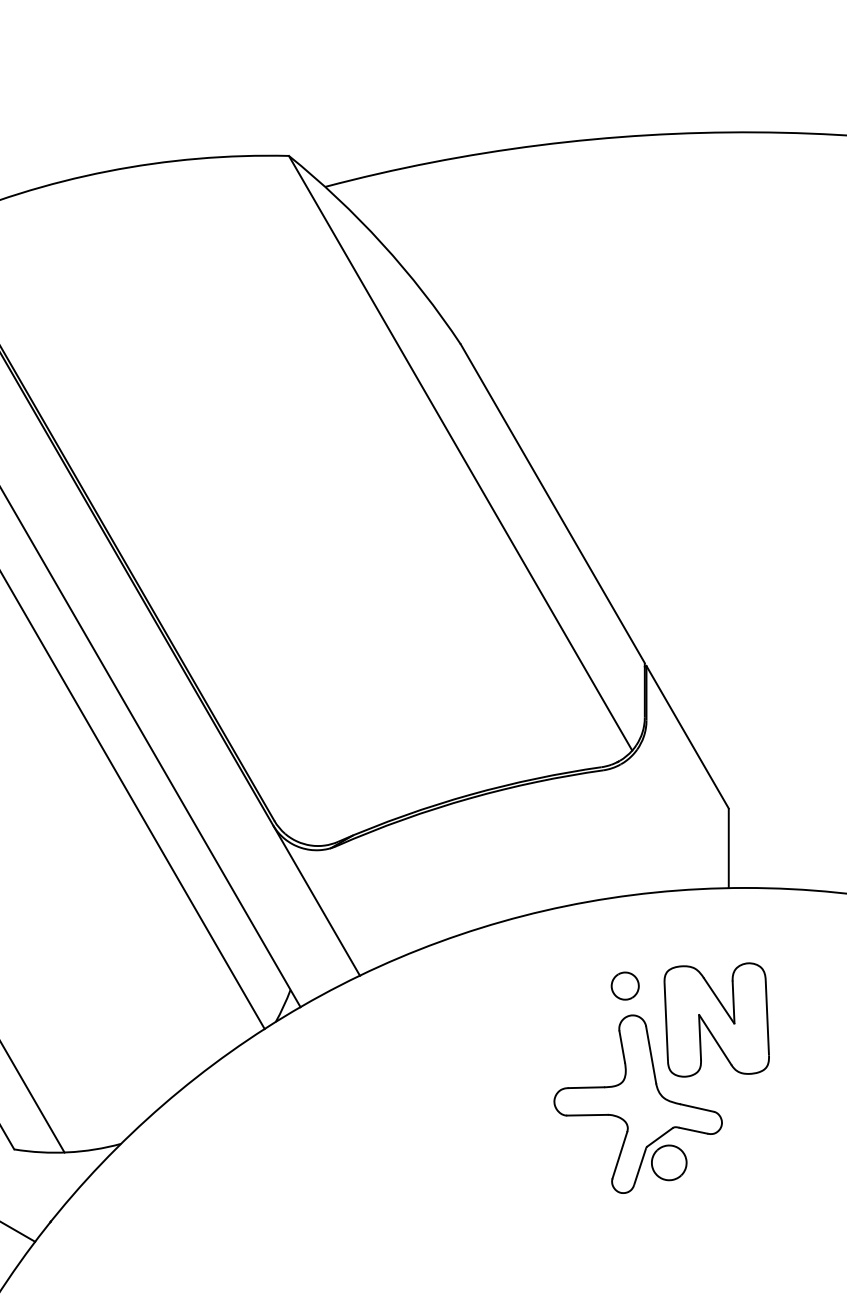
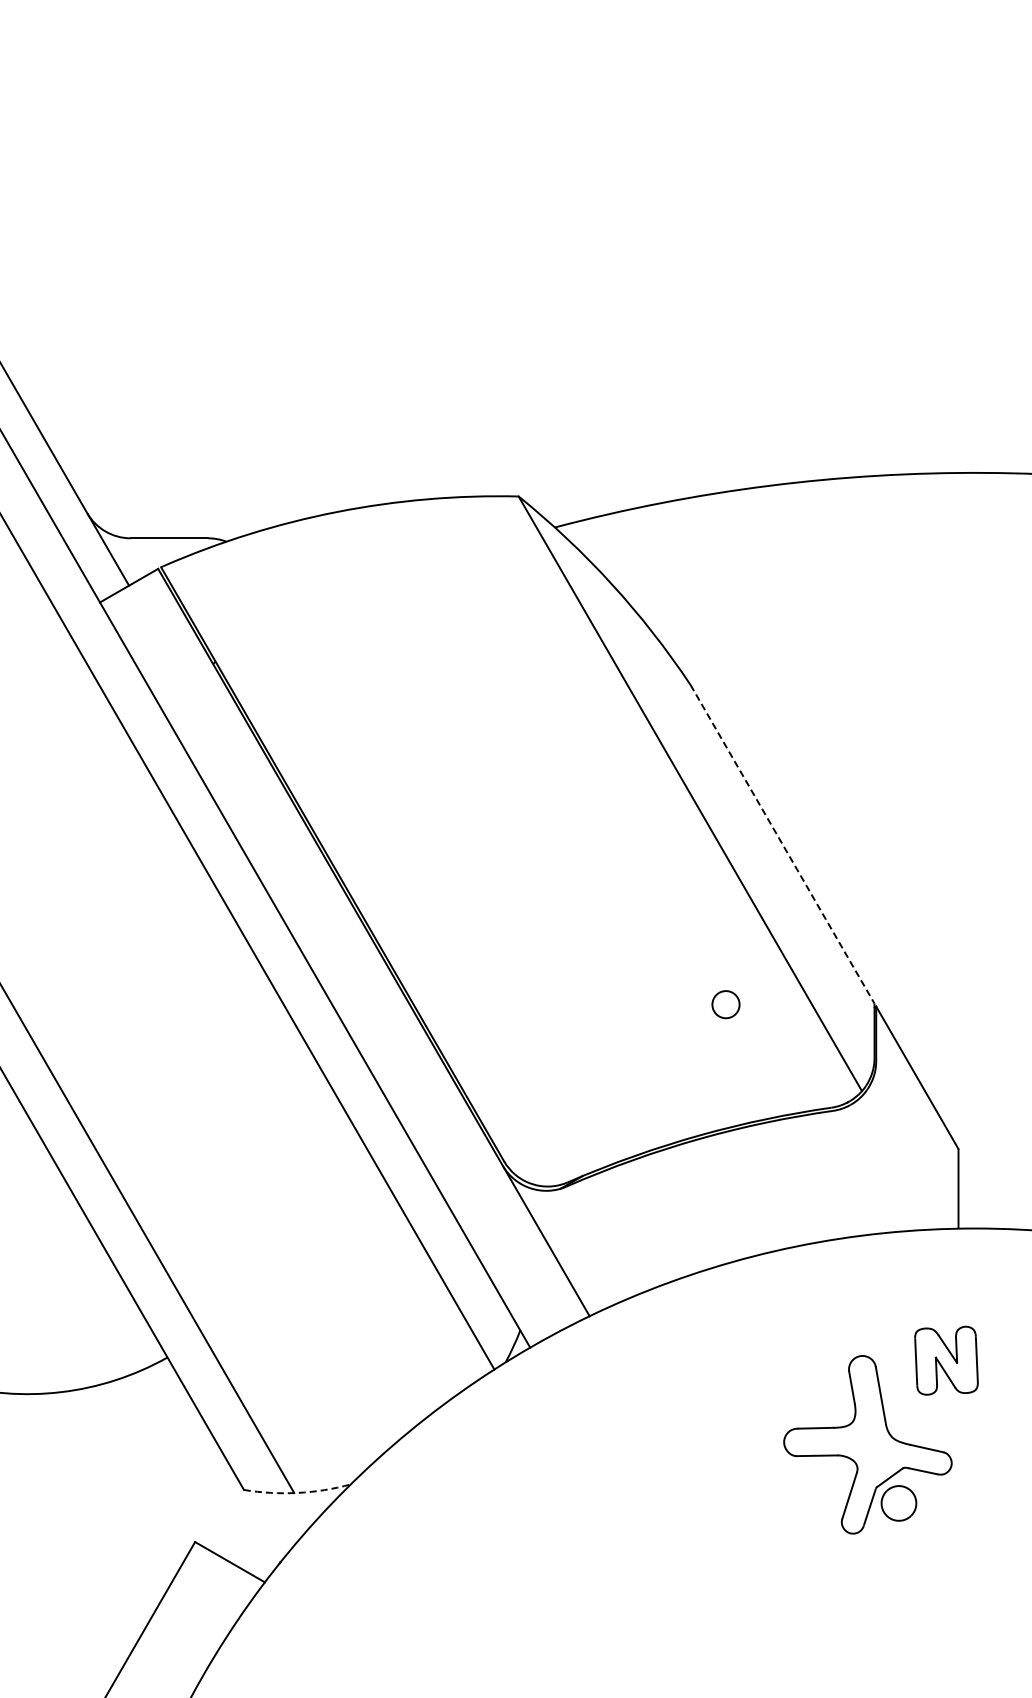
line: (552, 503) -> (782, 844), solid -> dashed
part: (624, 985) -> (725, 1004), moved
part: (716, 1019) -> (946, 1360), size x0.6
arc: (67, 1151) -> (297, 1492), solid -> dashed

